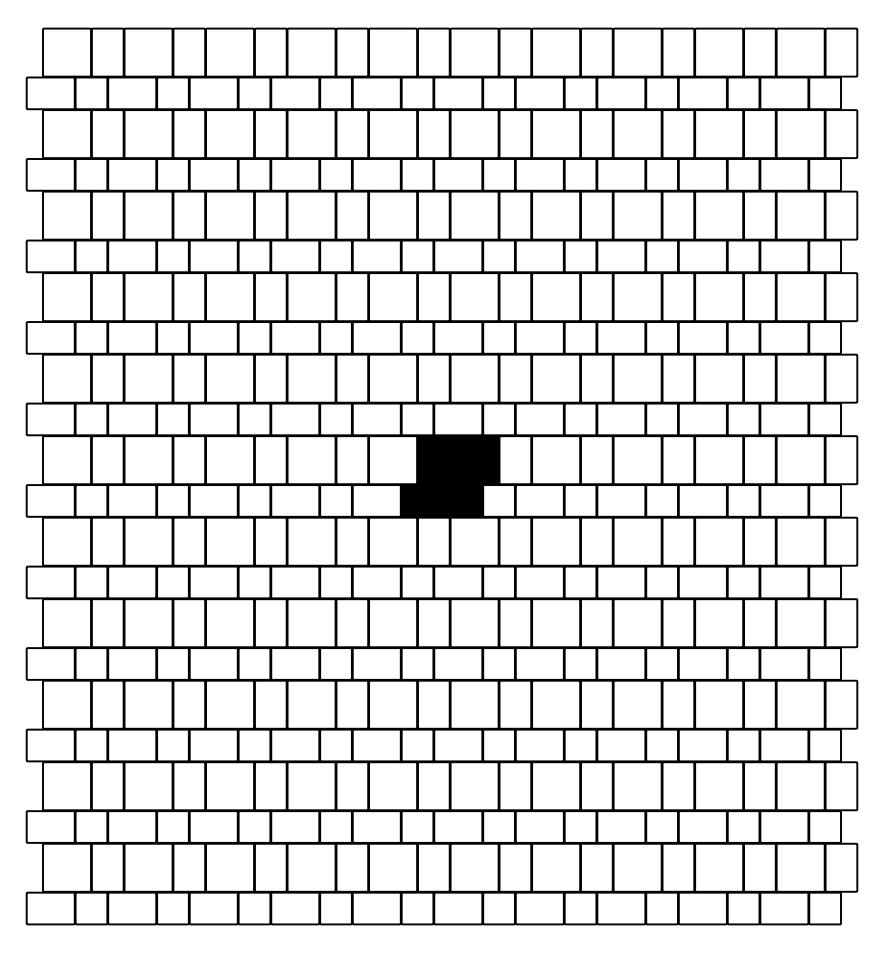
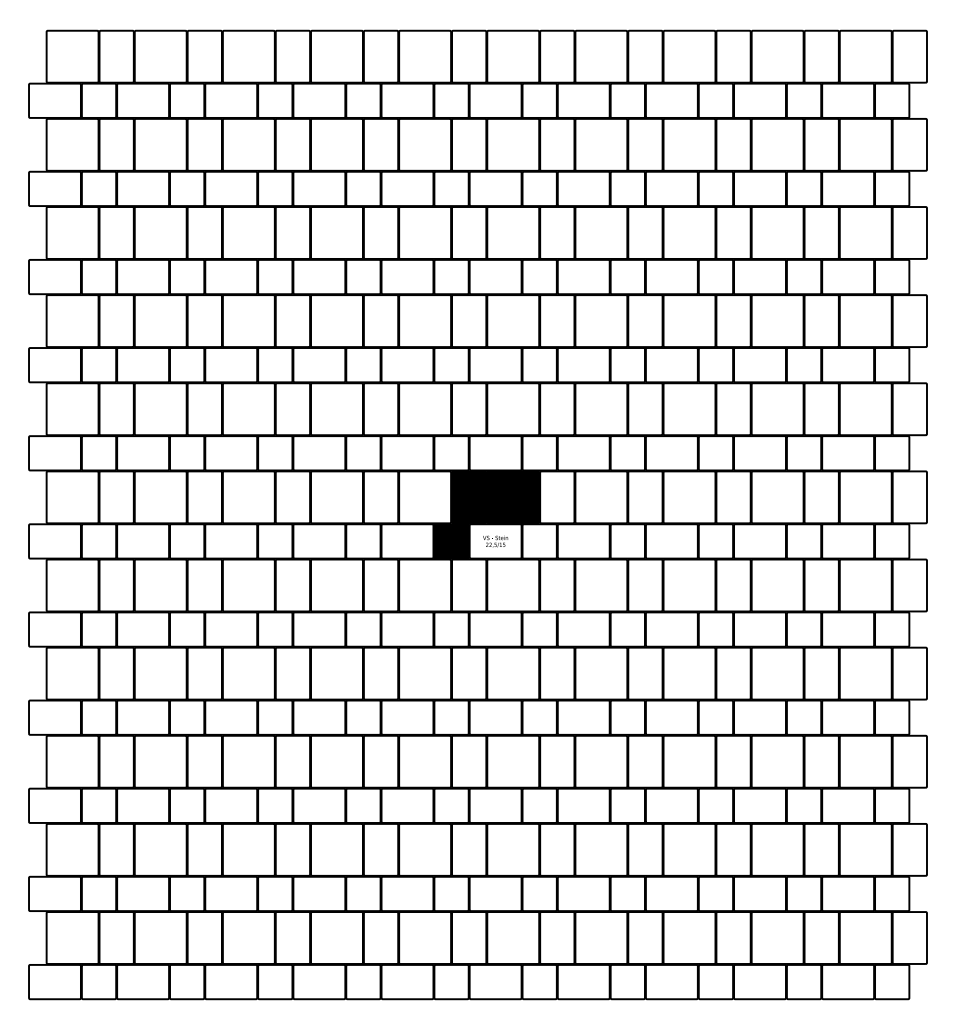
fill: (458, 500) -> (495, 540), removed

